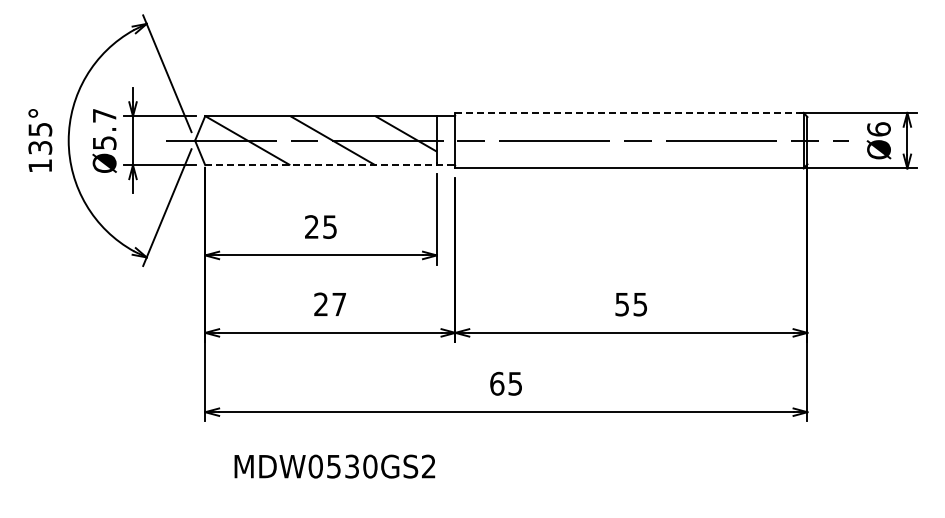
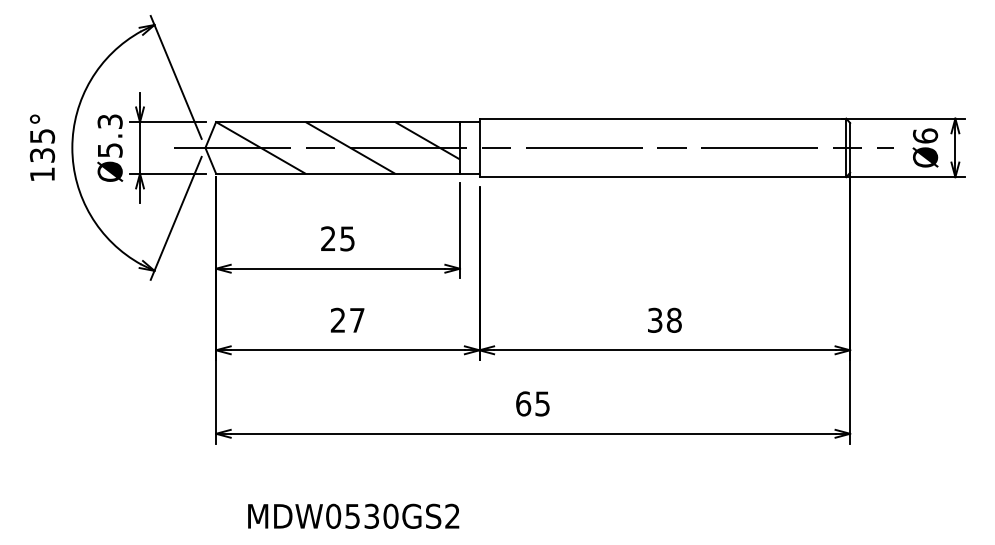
line: (630, 112) -> (663, 118), dashed -> solid
text: (104, 115) -> (110, 121), Ø5.7 -> Ø5.3
line: (329, 165) -> (346, 174), dashed -> solid
text: (631, 304) -> (664, 320), 55 -> 38
text: (334, 466) -> (353, 516), moved

